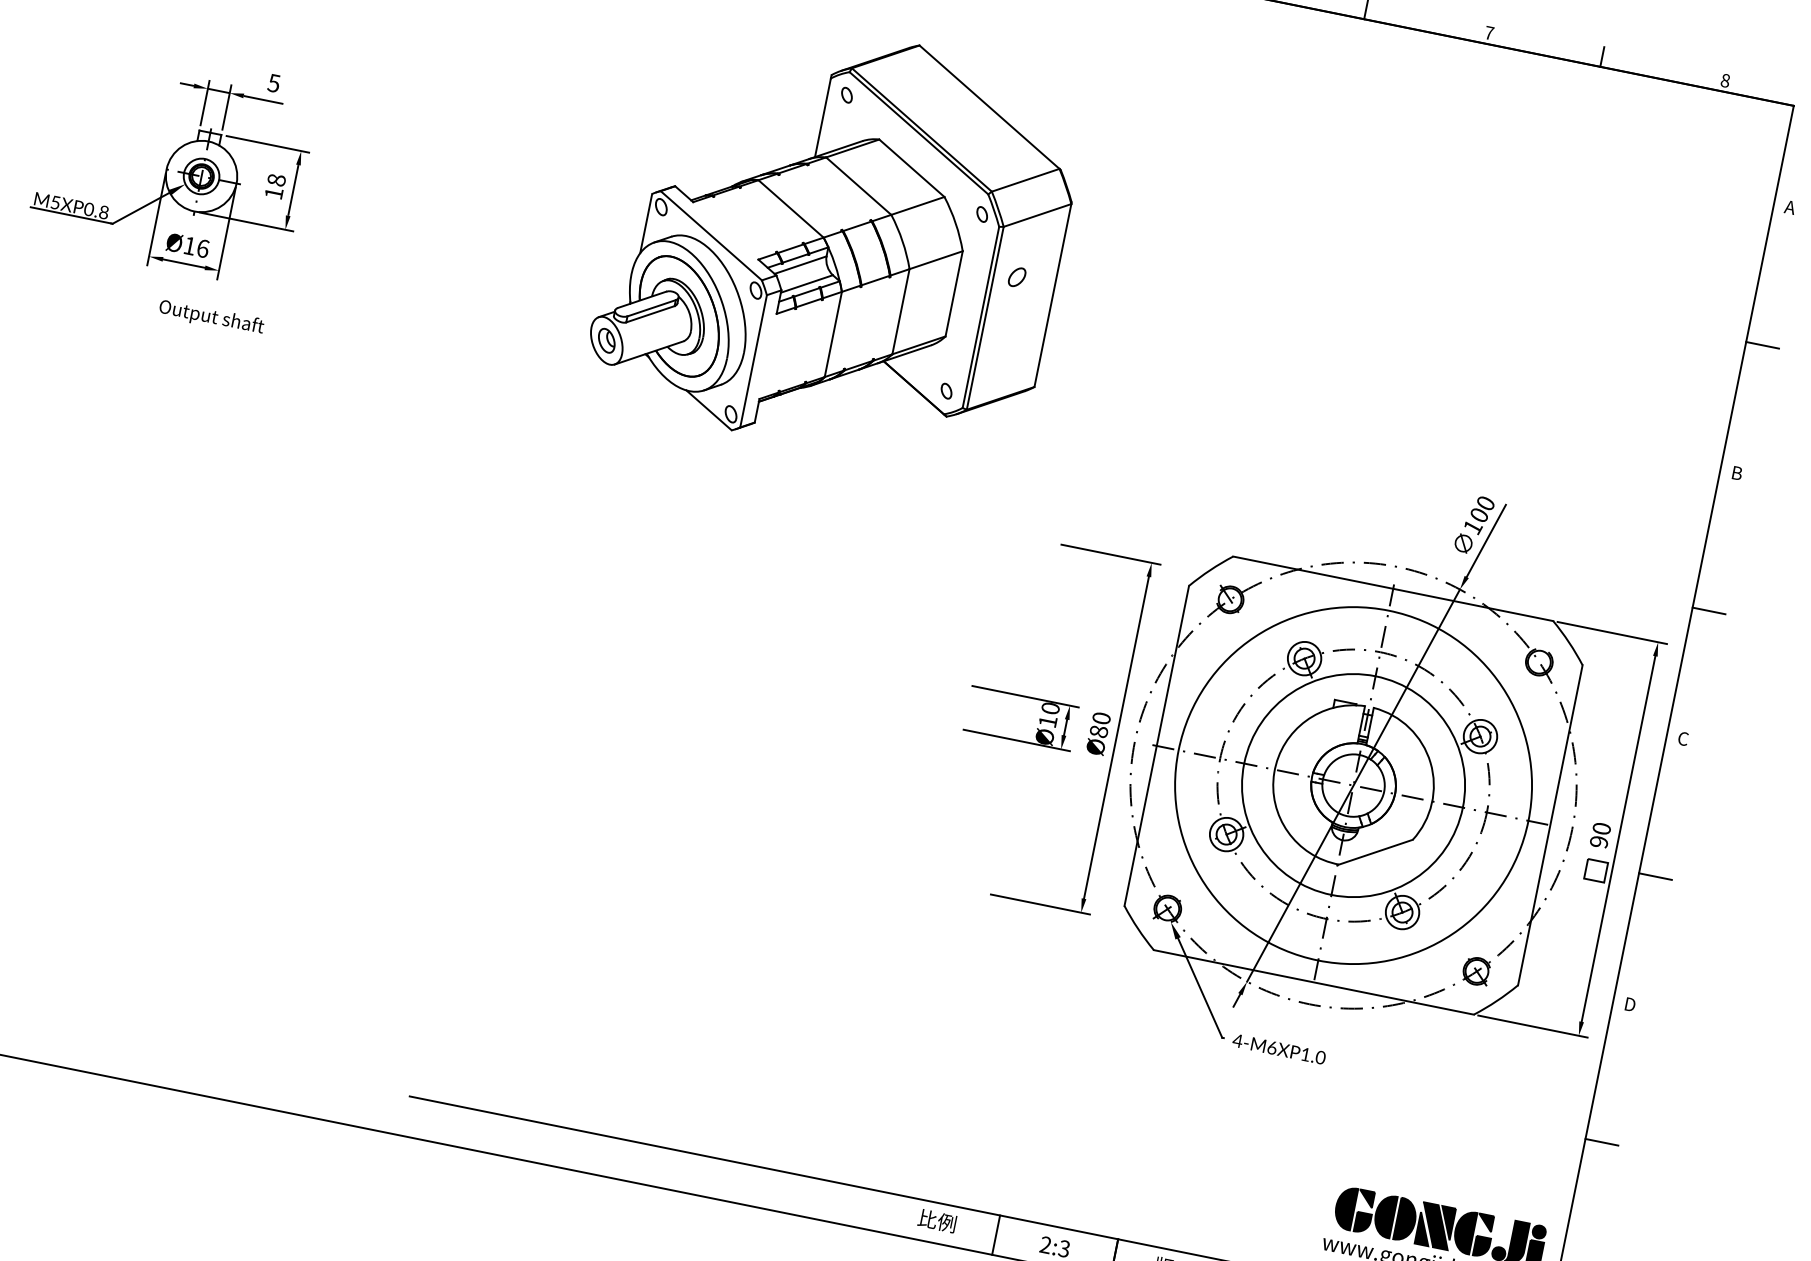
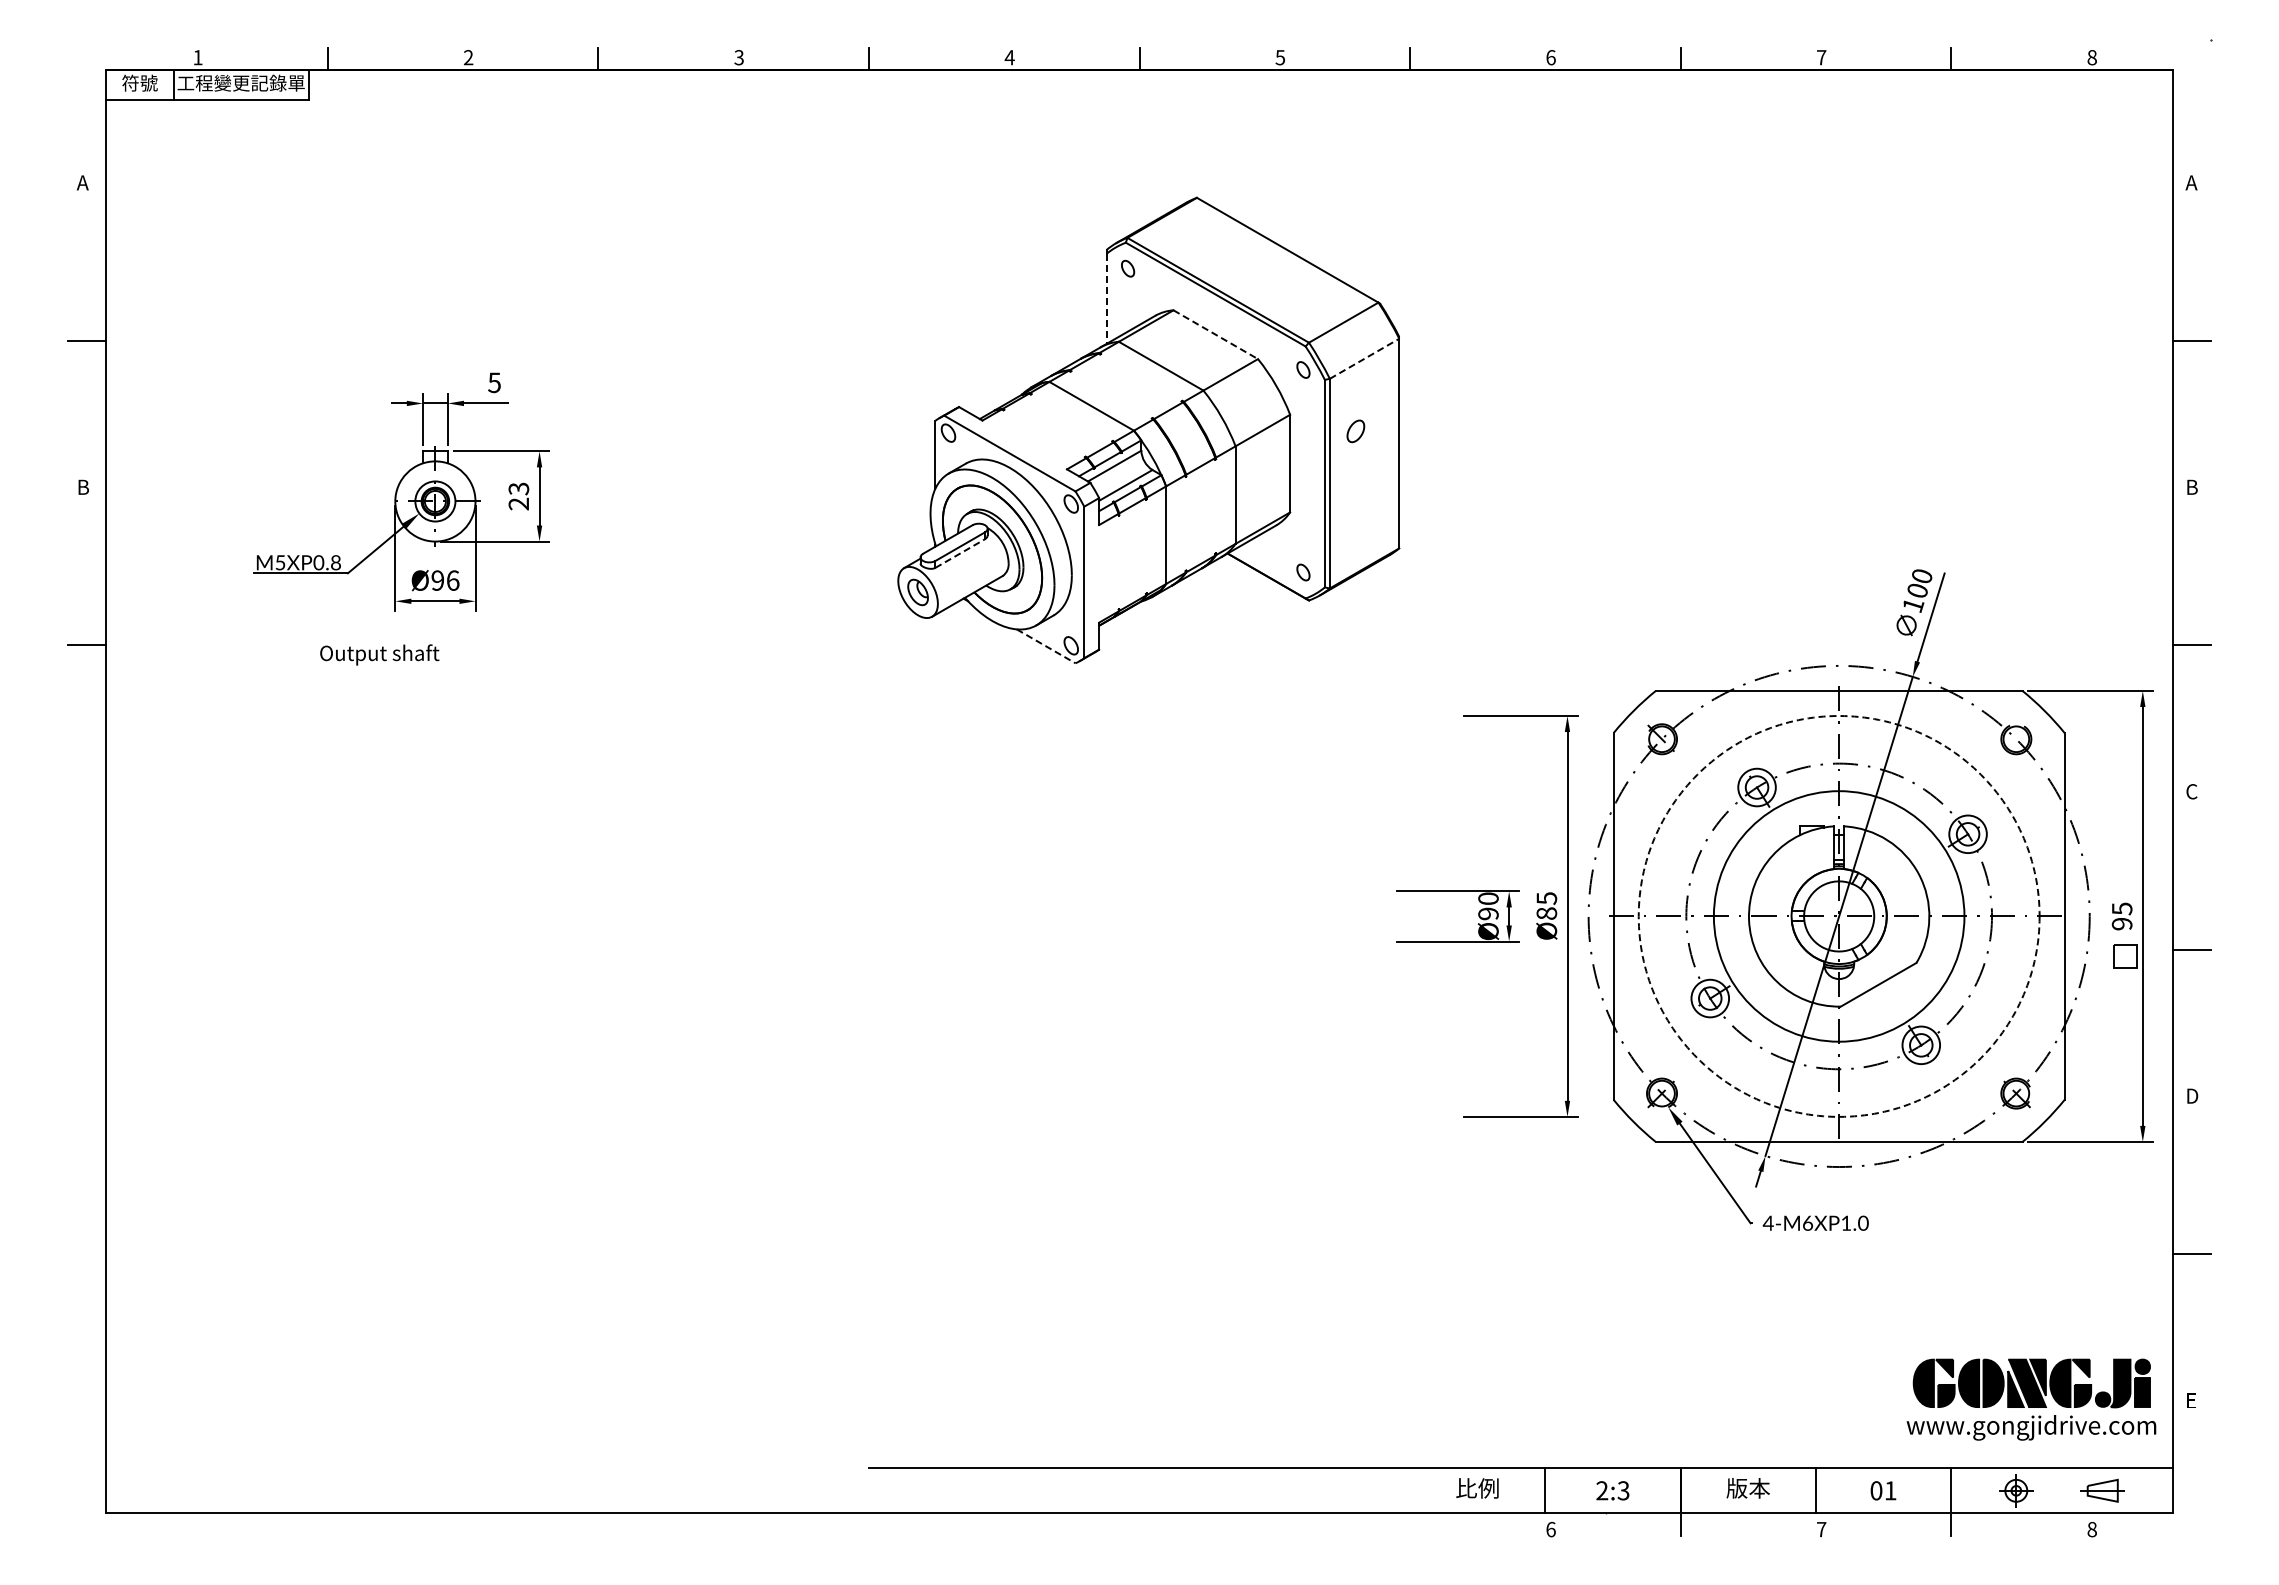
line: (822, 118) -> (1106, 299), solid -> dashed
line: (911, 168) -> (1215, 334), solid -> dashed
text: (274, 186) -> (518, 496), 18 -> 23
line: (1038, 215) -> (1365, 358), solid -> dashed
text: (189, 245) -> (437, 580), Ø16 -> Ø96
line: (650, 314) -> (960, 553), solid -> dashed
text: (211, 317) -> (379, 654), moved
line: (709, 410) -> (1046, 646), solid -> dashed
text: (1101, 718) -> (1546, 898), Ø80 -> Ø85
text: (1048, 721) -> (1488, 913), Ø10 -> Ø90
circle: (1352, 785) -> (1838, 916), solid -> dashed
text: (1601, 828) -> (2121, 908), 90 -> 95

